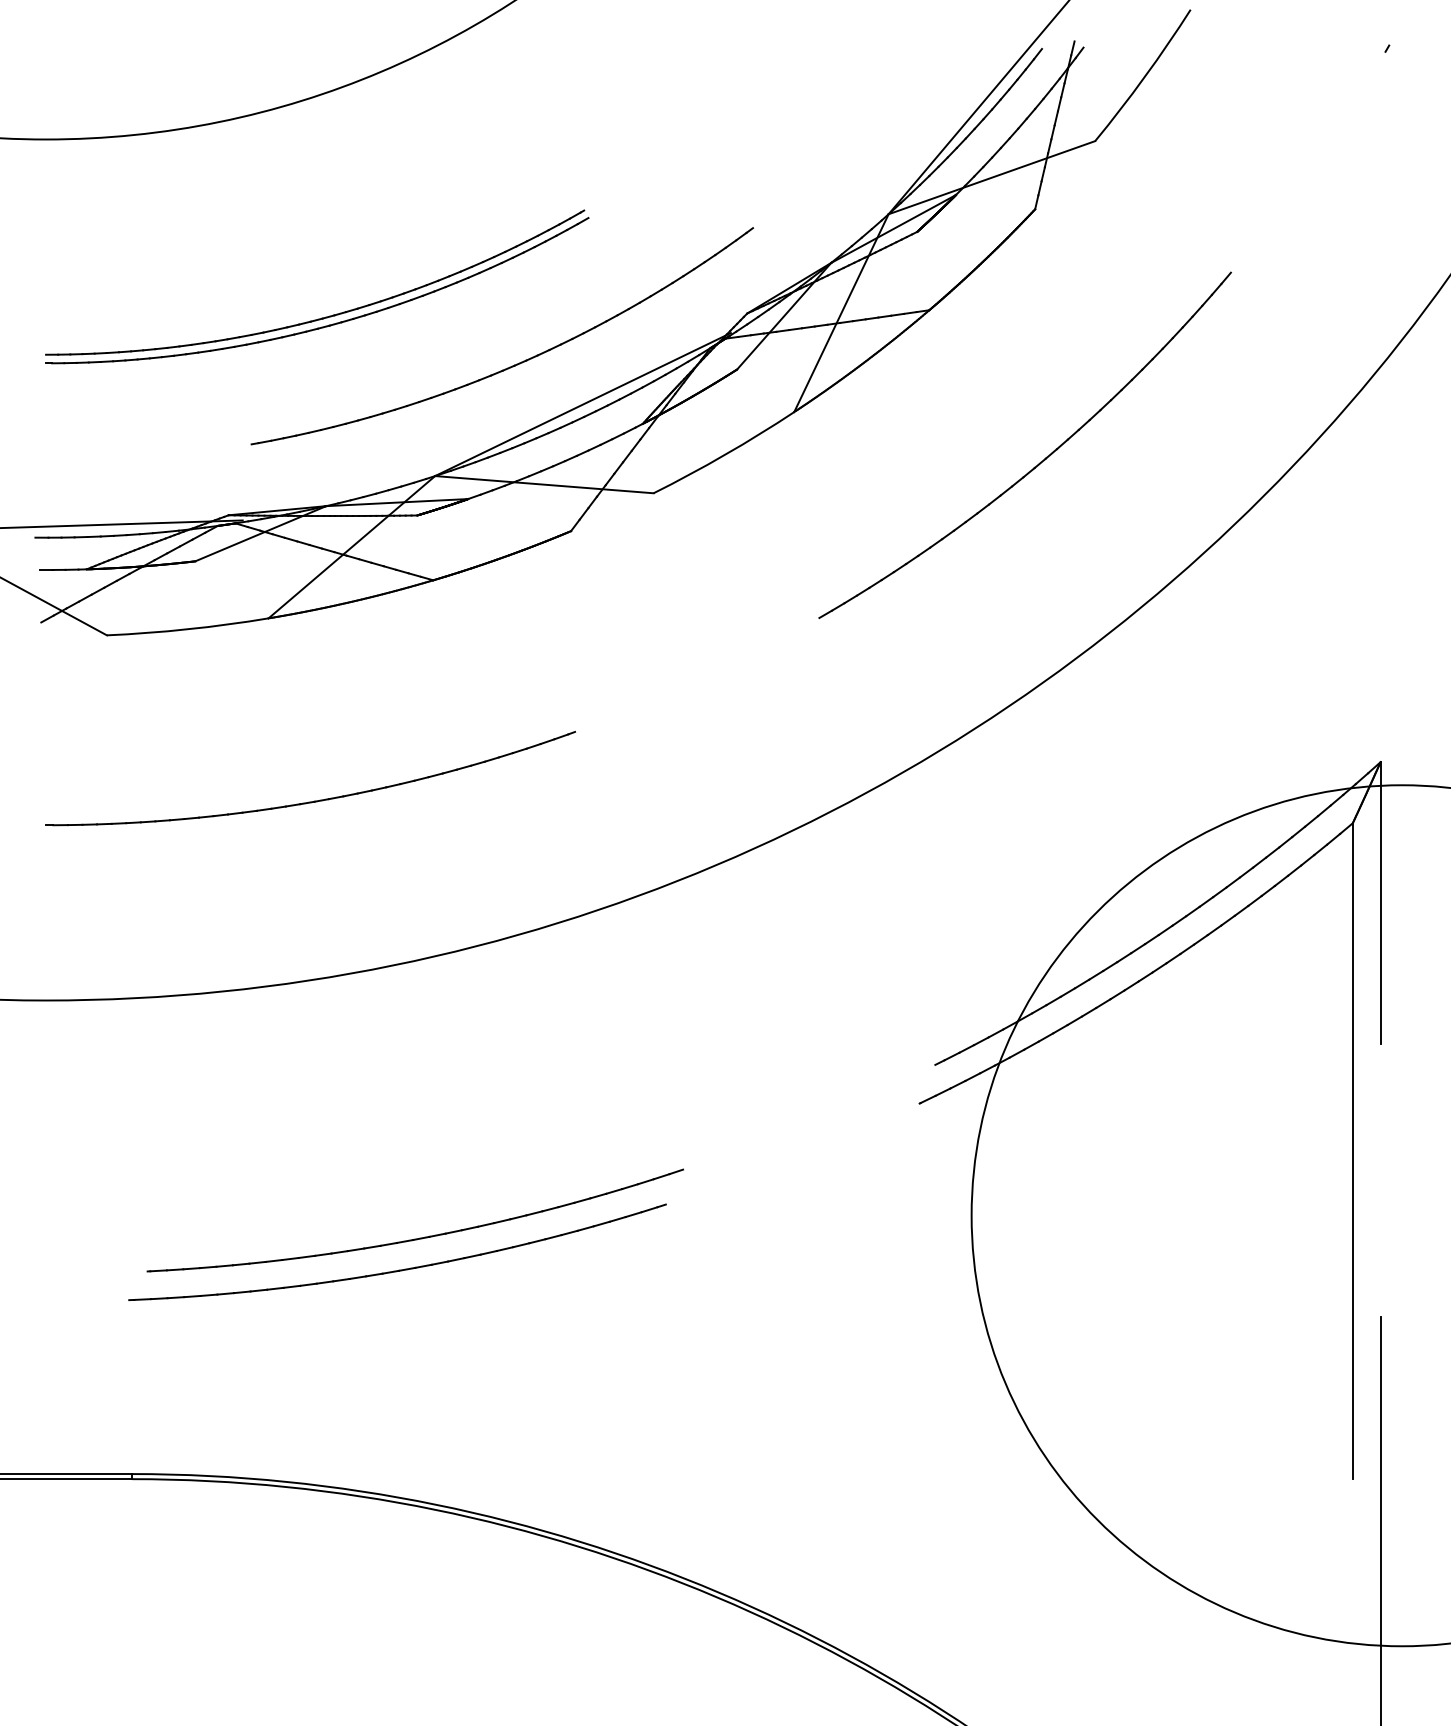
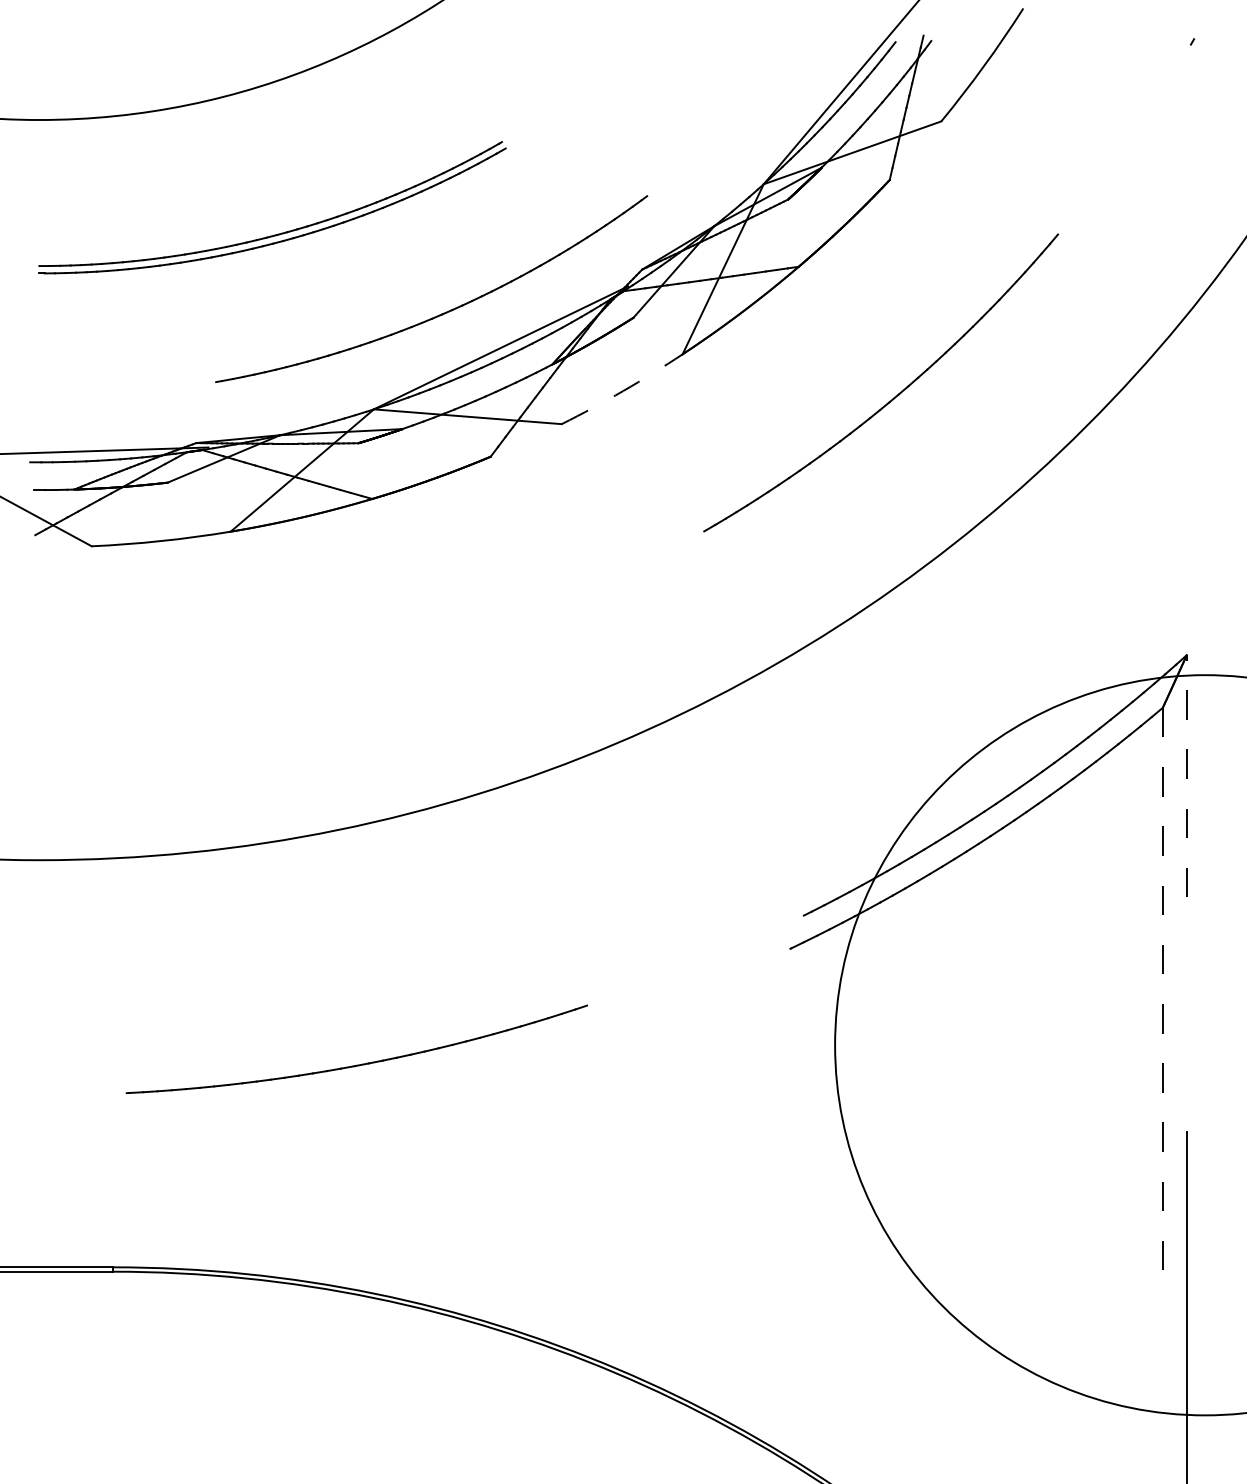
part: (323, 316) -> (277, 233), moved
arc: (725, 455) -> (623, 391), solid -> dashed
part: (311, 800) -> (267, 688), removed
line: (1380, 901) -> (1186, 775), solid -> dashed
line: (1352, 1150) -> (1162, 989), solid -> dashed
part: (397, 1269) -> (341, 1091), removed

